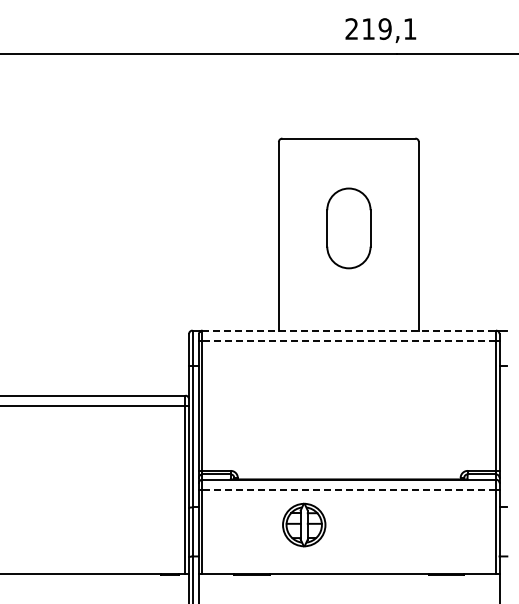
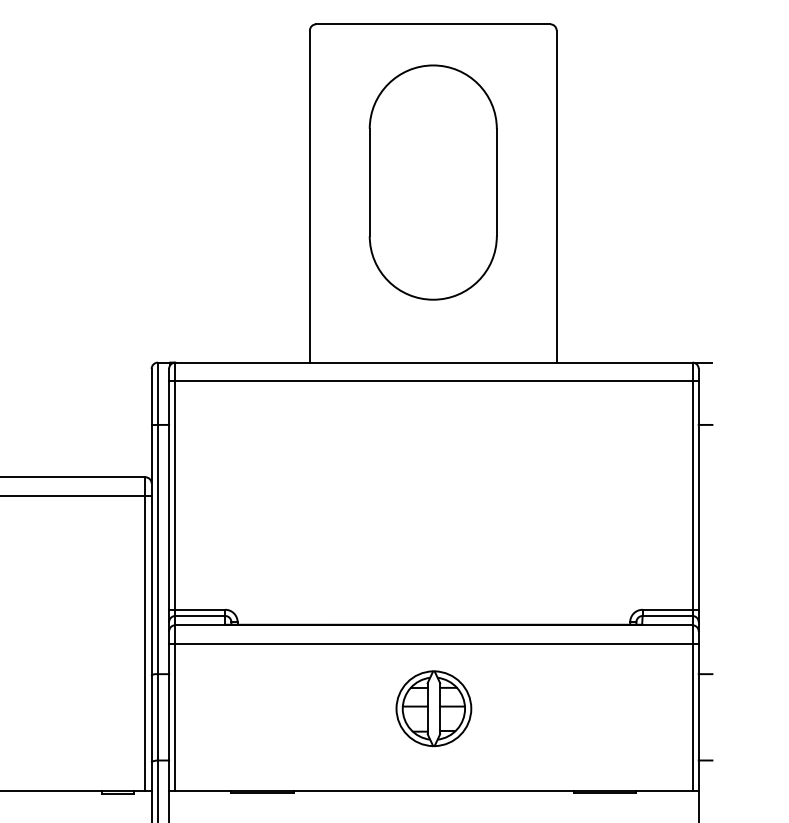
part: (348, 228) -> (432, 182), size x1.67
line: (349, 330) -> (434, 362), dashed -> solid
line: (349, 341) -> (434, 381), dashed -> solid
line: (349, 490) -> (434, 644), dashed -> solid
part: (304, 524) -> (434, 707), moved

